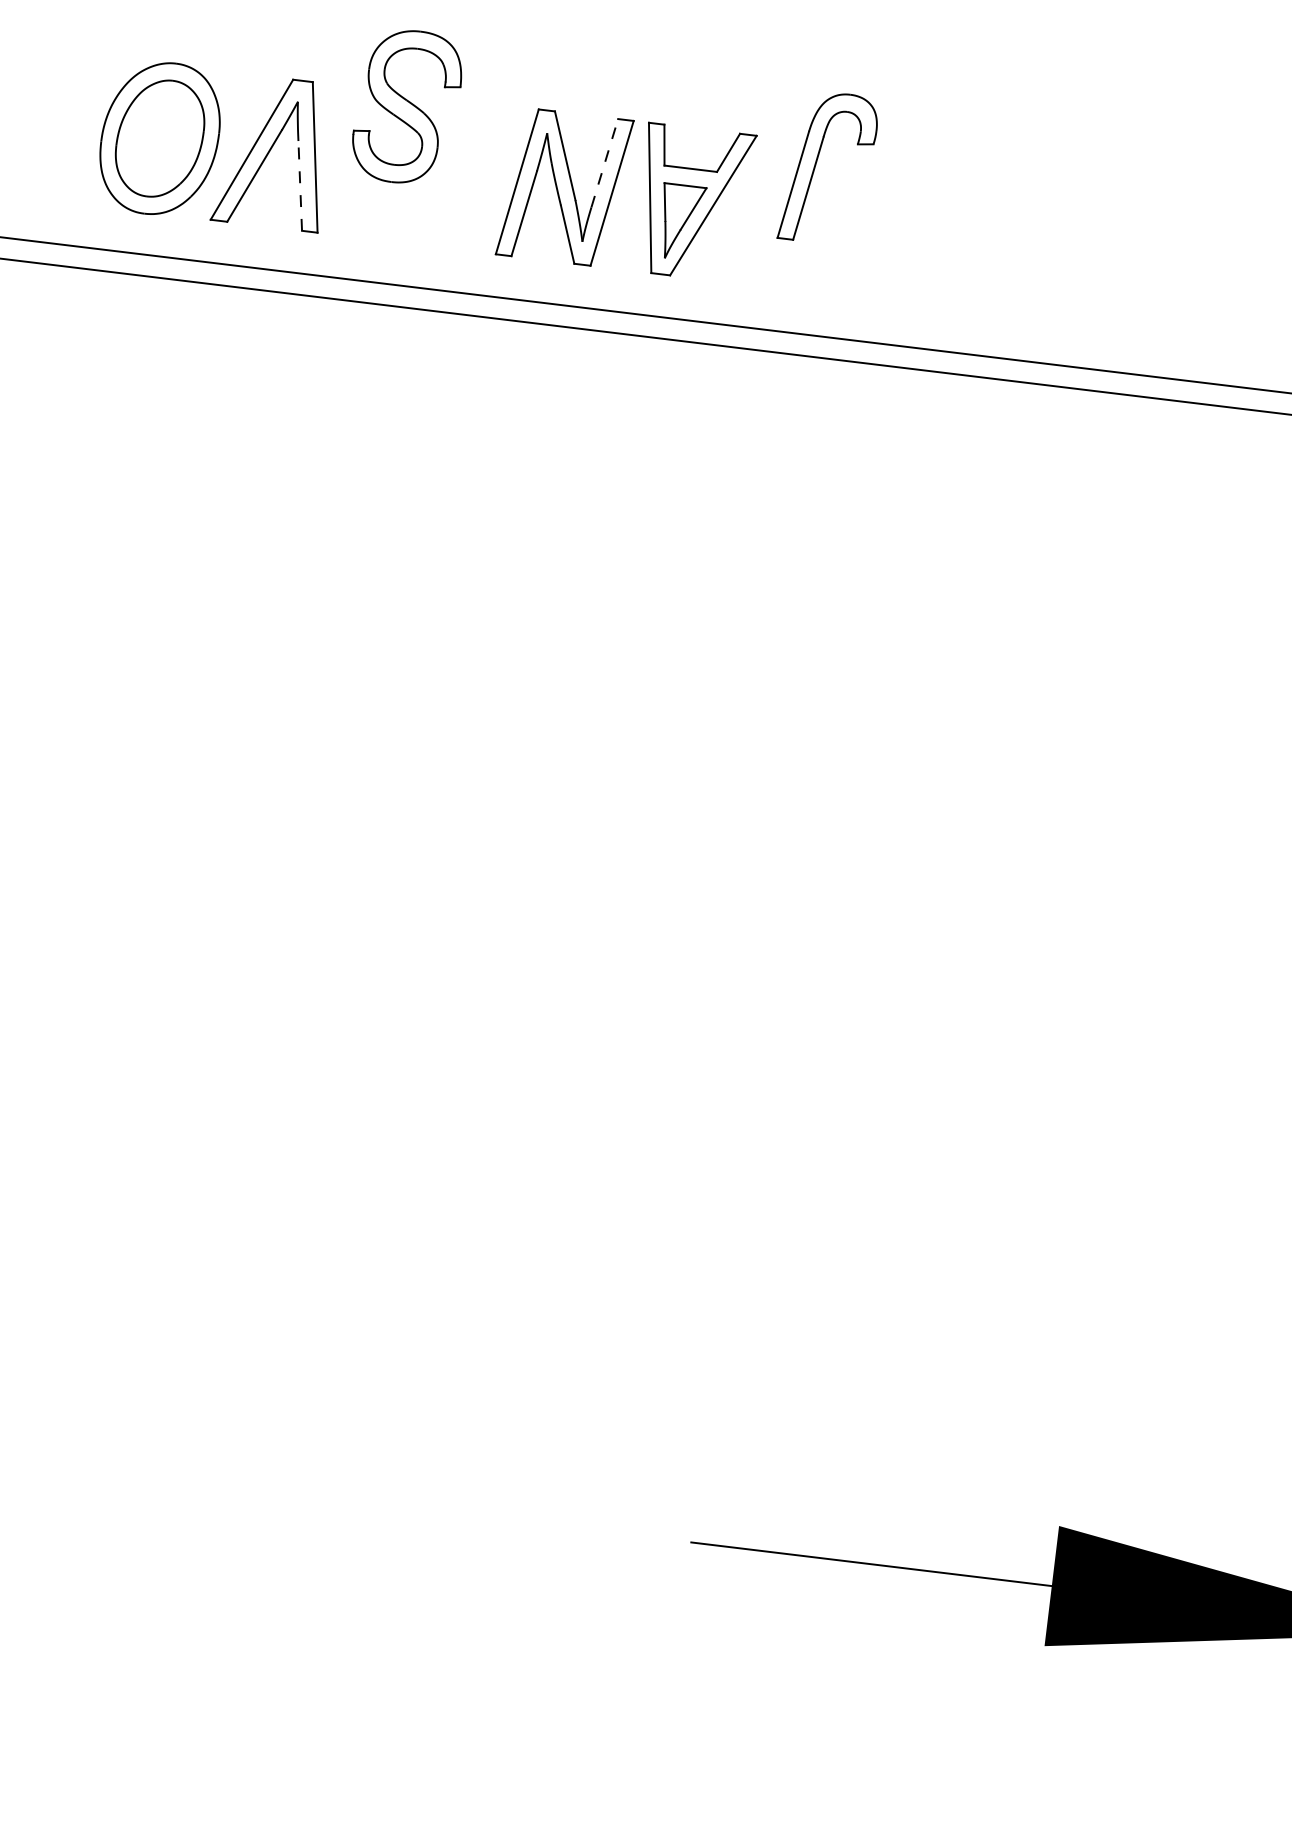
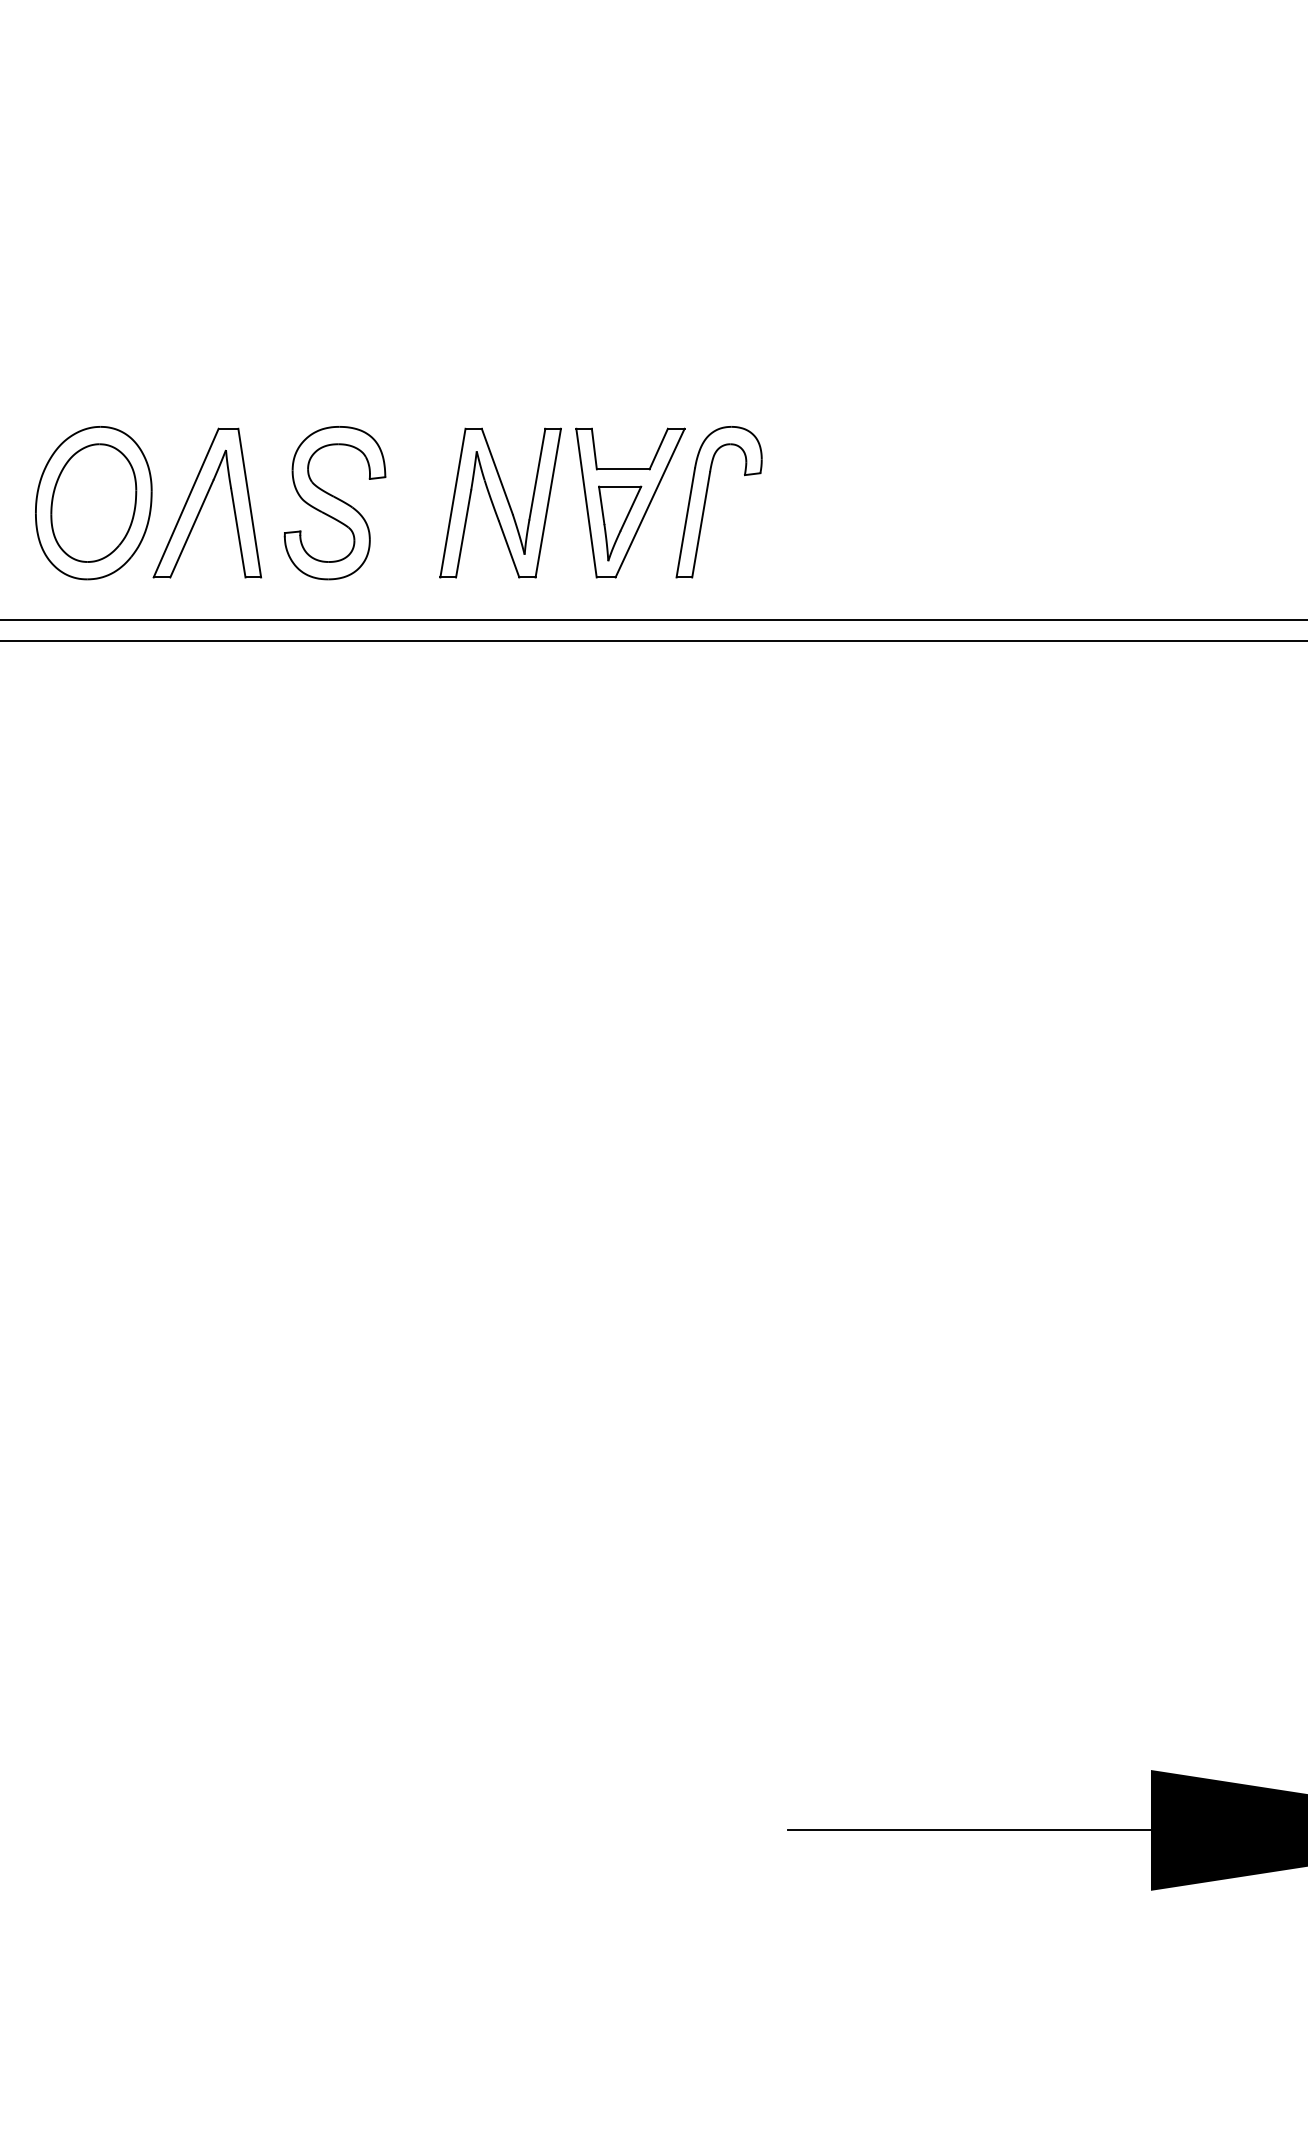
part: (406, 107) -> (334, 503), moved
line: (604, 162) -> (537, 473), dashed -> solid
part: (816, 164) -> (706, 500), moved
line: (300, 186) -> (238, 533), dashed -> solid

